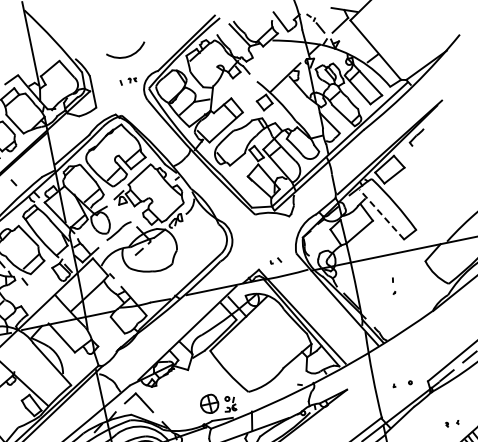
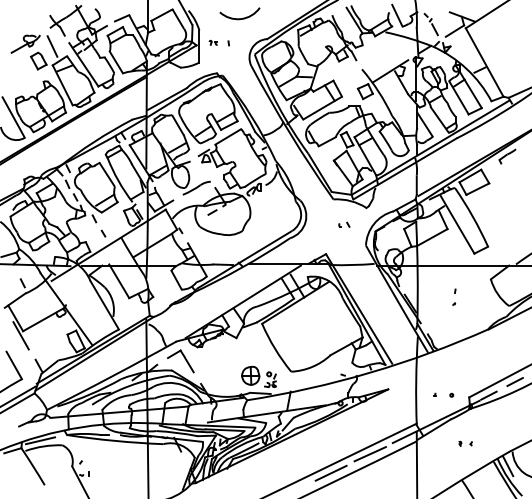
part: (131, 79) -> (212, 42), moved
line: (13, 182) -> (103, 233), moved
line: (381, 214) -> (457, 224), dashed -> solid
part: (275, 260) -> (344, 224), moved
part: (452, 423) -> (465, 443), moved

